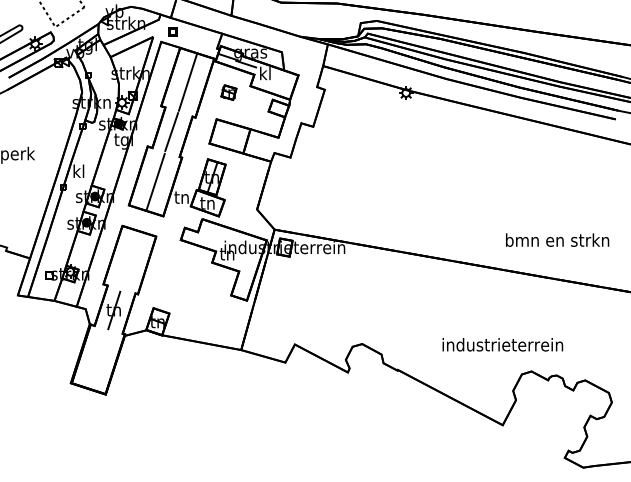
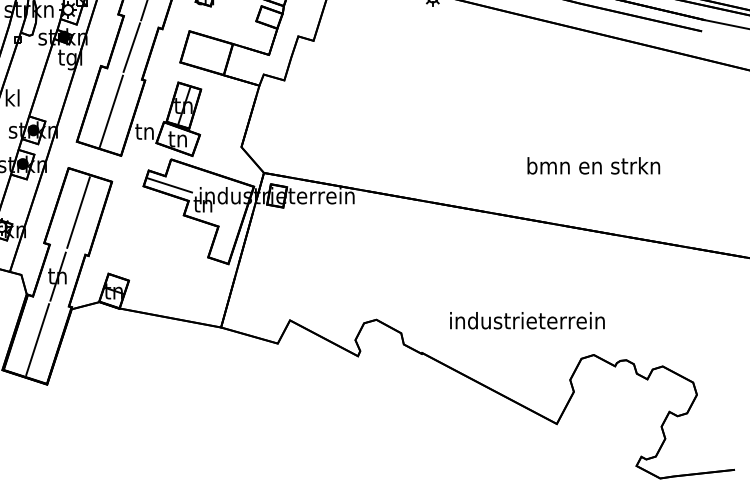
line: (200, 238) -> (168, 184), added
text: (557, 239) -> (593, 165), moved
line: (130, 260) -> (78, 212), added
text: (502, 344) -> (526, 320), moved
line: (98, 359) -> (37, 339), added

